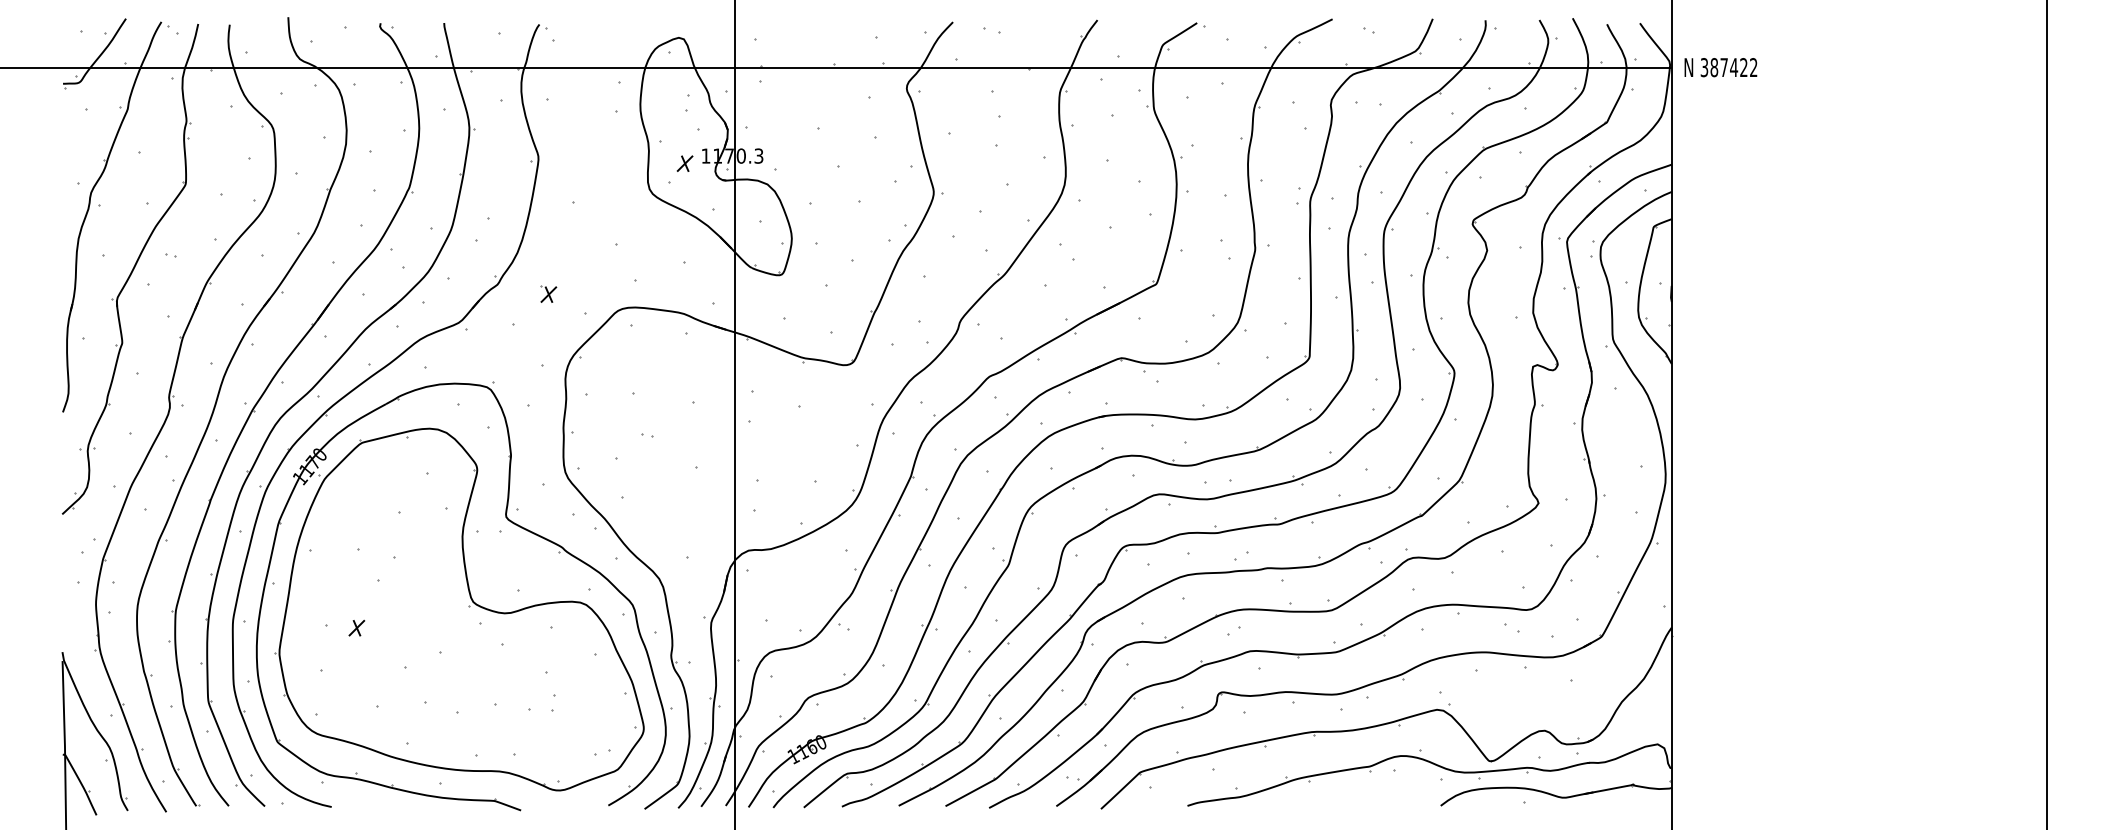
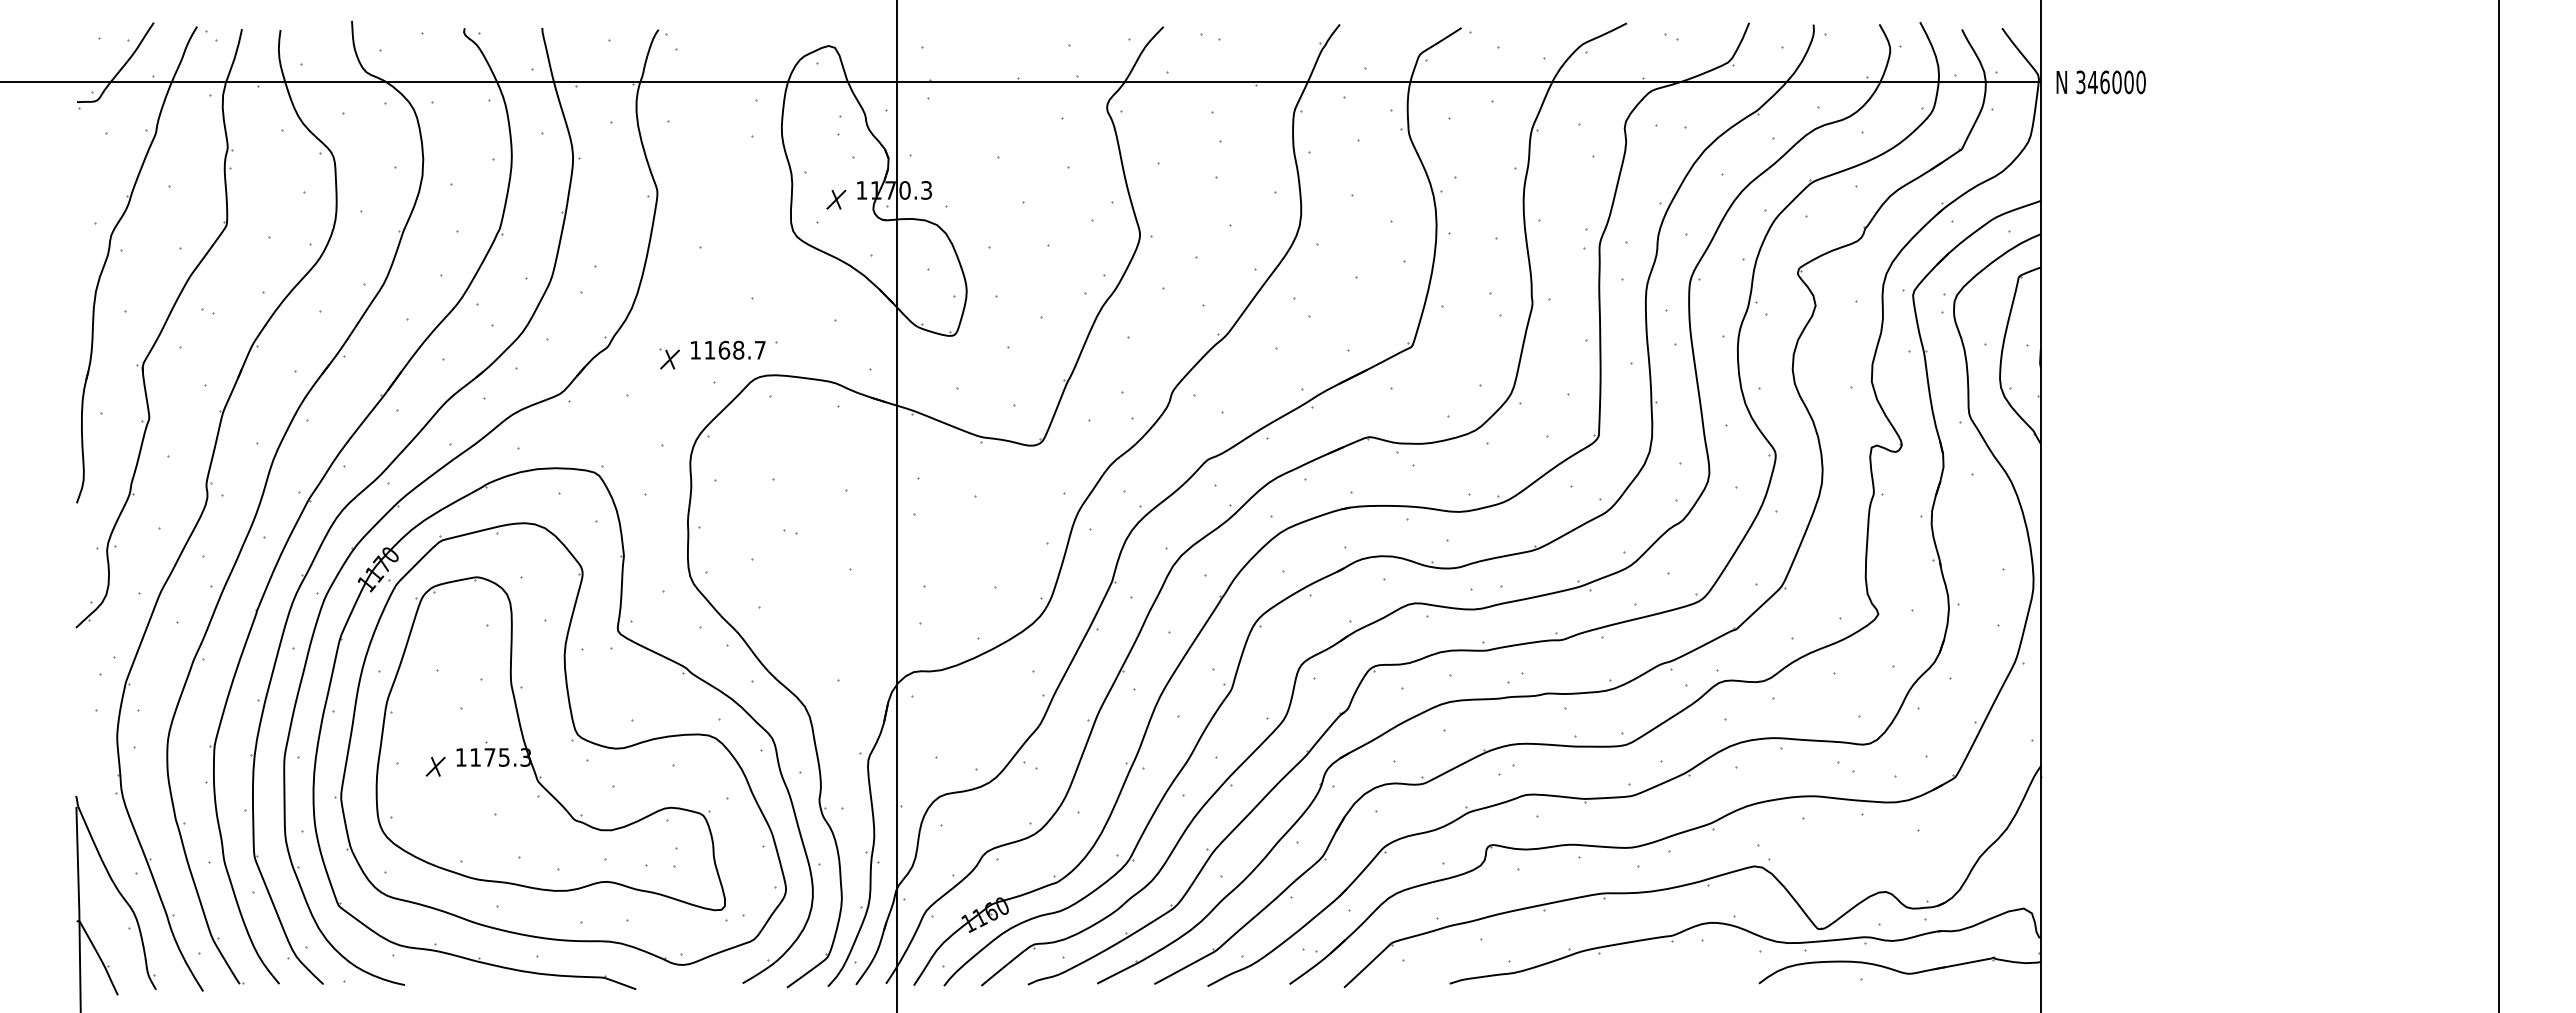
text: (1733, 67) -> (2116, 82), 387422 -> 346000
part: (596, 286) -> (728, 349), added
part: (434, 614) -> (530, 750), added

